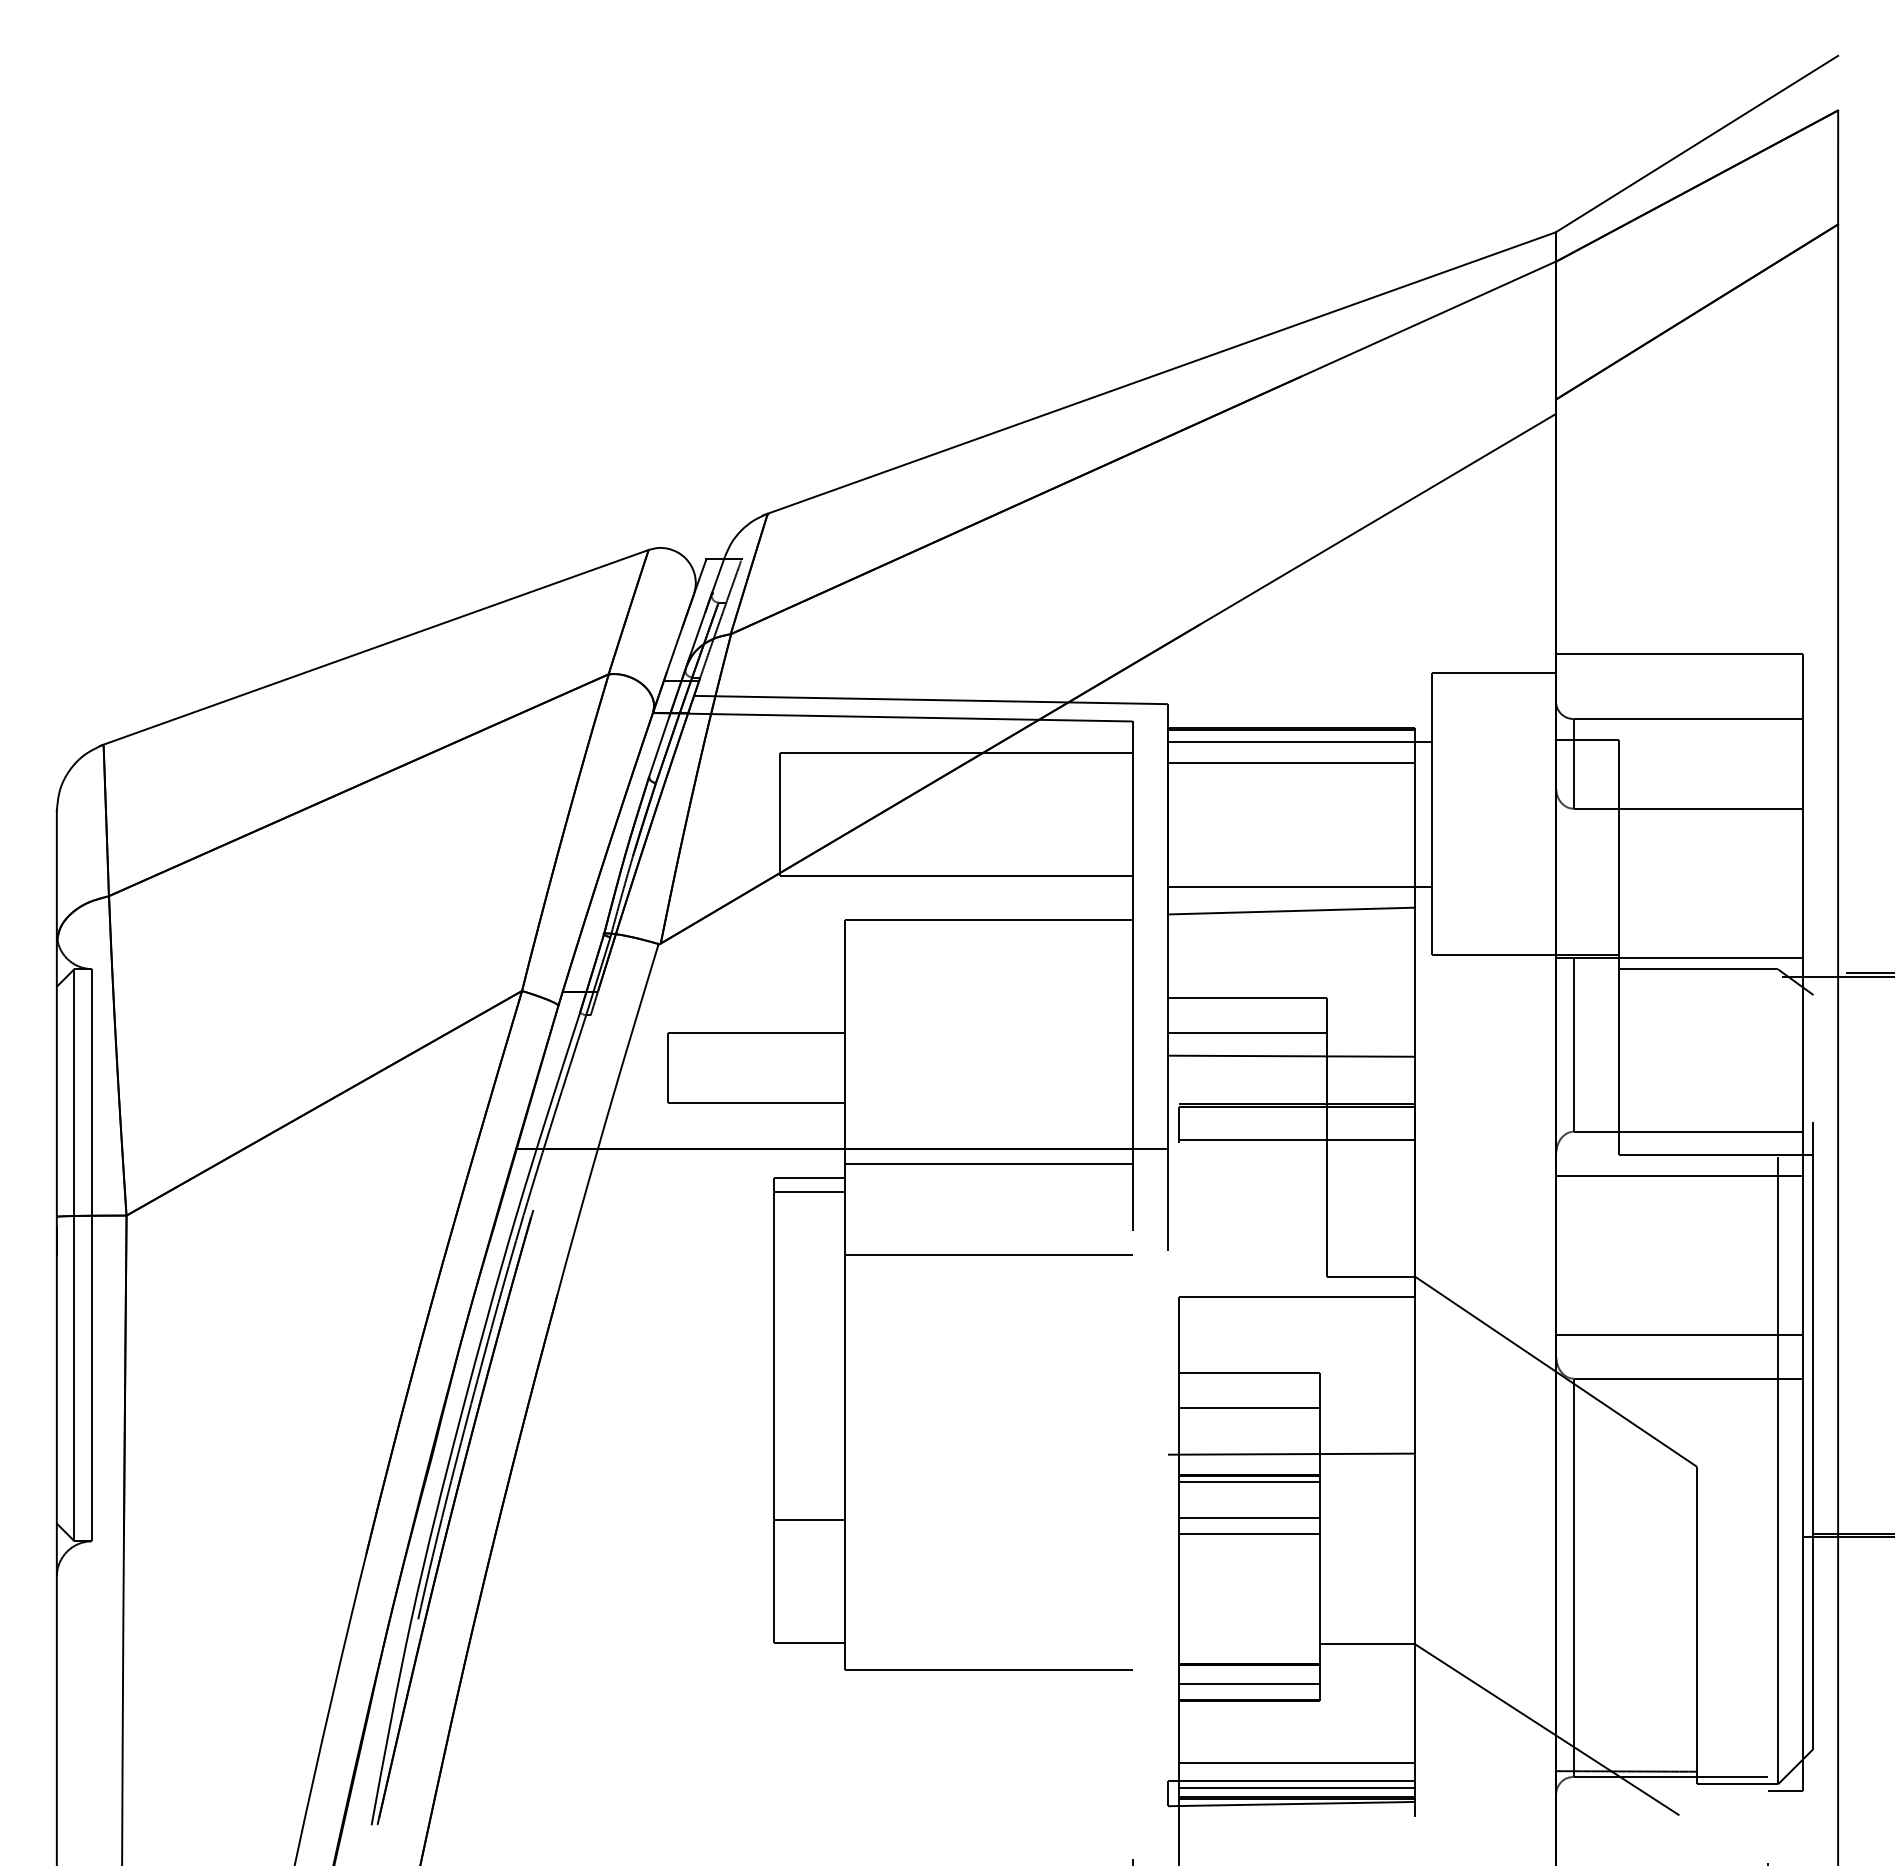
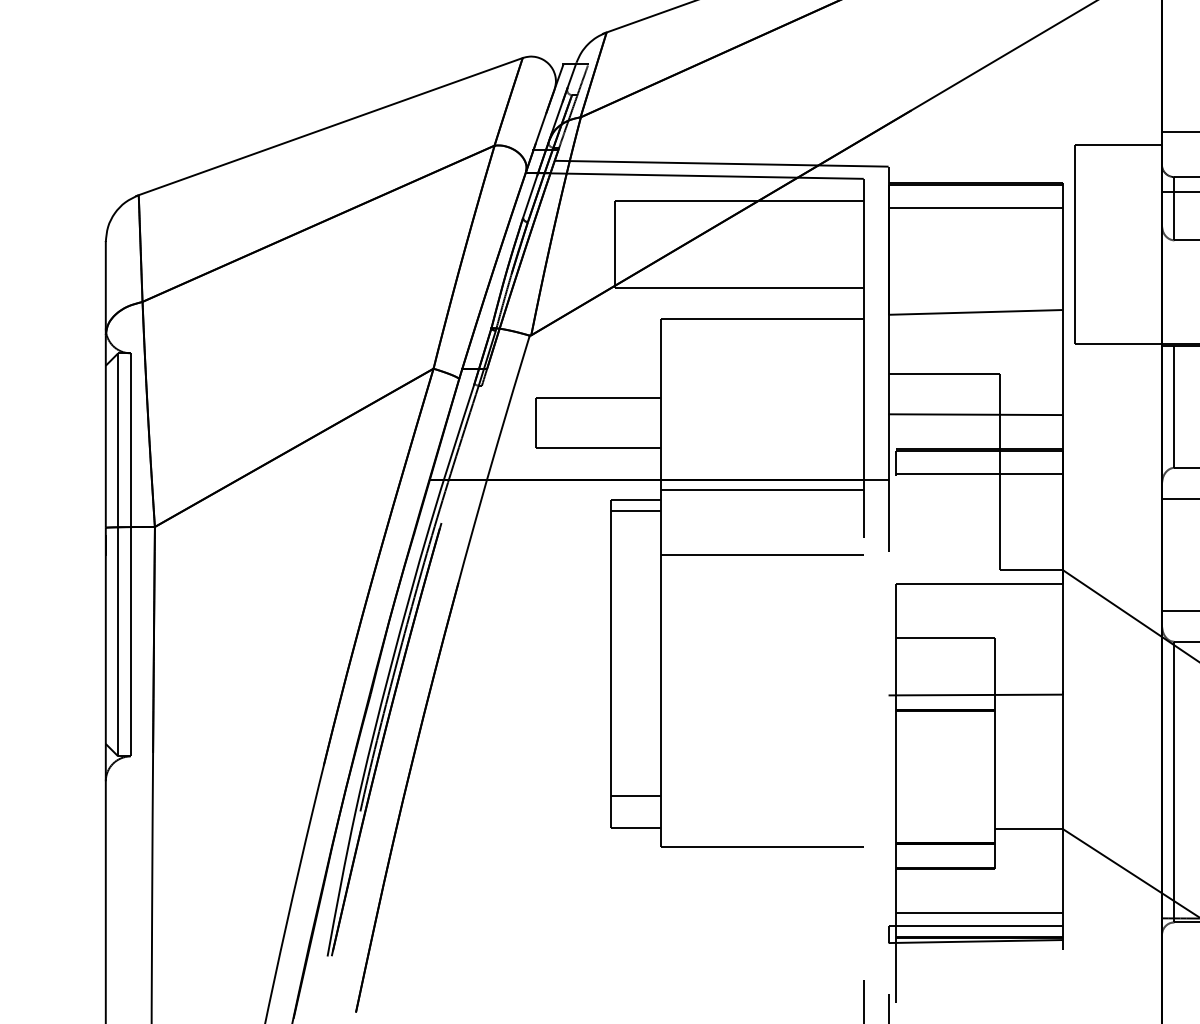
line: (1299, 741) -> (981, 192), removed
line: (1299, 886) -> (981, 295), removed
line: (1246, 1033) -> (943, 398), removed
line: (1248, 1408) -> (945, 662), removed
line: (1248, 1482) -> (945, 714), removed
line: (1248, 1518) -> (945, 740), removed
line: (808, 1519) -> (635, 796), moved
line: (1248, 1533) -> (945, 750), removed
line: (1248, 1683) -> (945, 856), removed
line: (1296, 1788) -> (979, 930), removed

